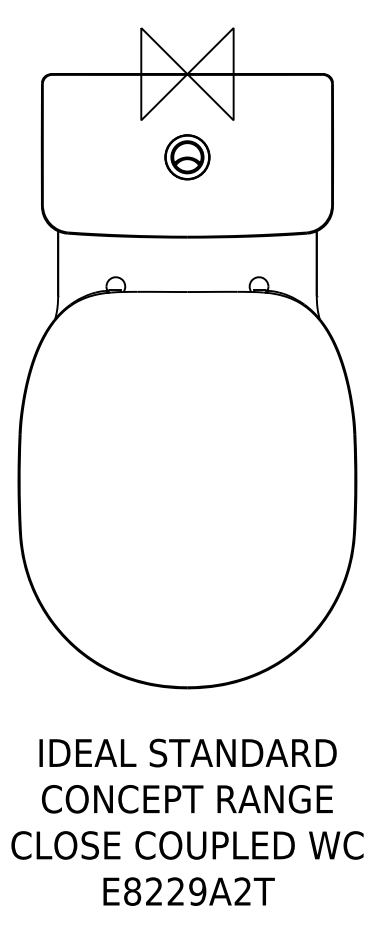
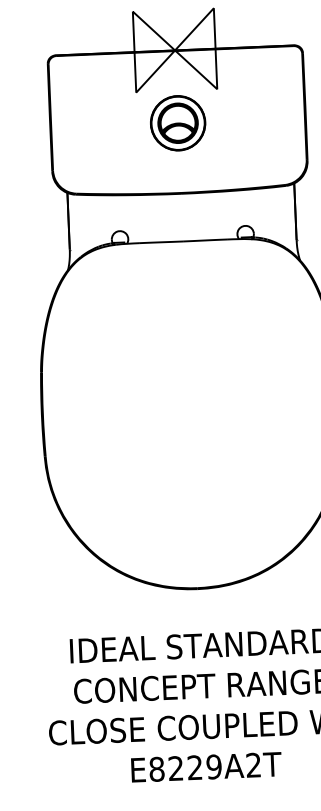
part: (187, 157) -> (178, 123), size x1.4

